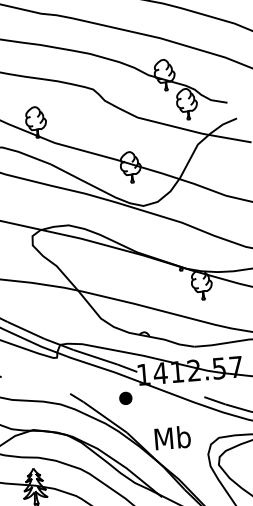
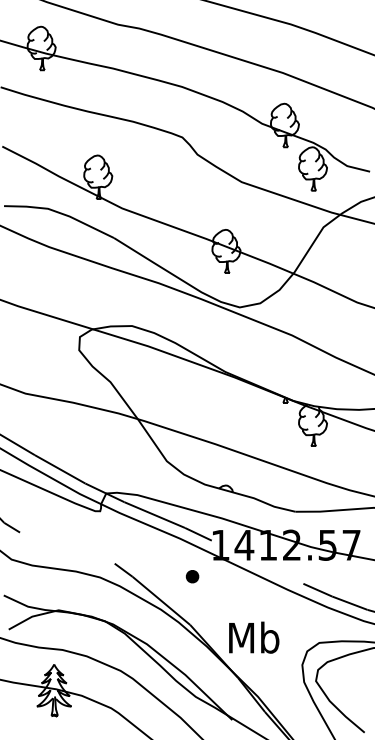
part: (125, 398) -> (192, 576), size x0.71

